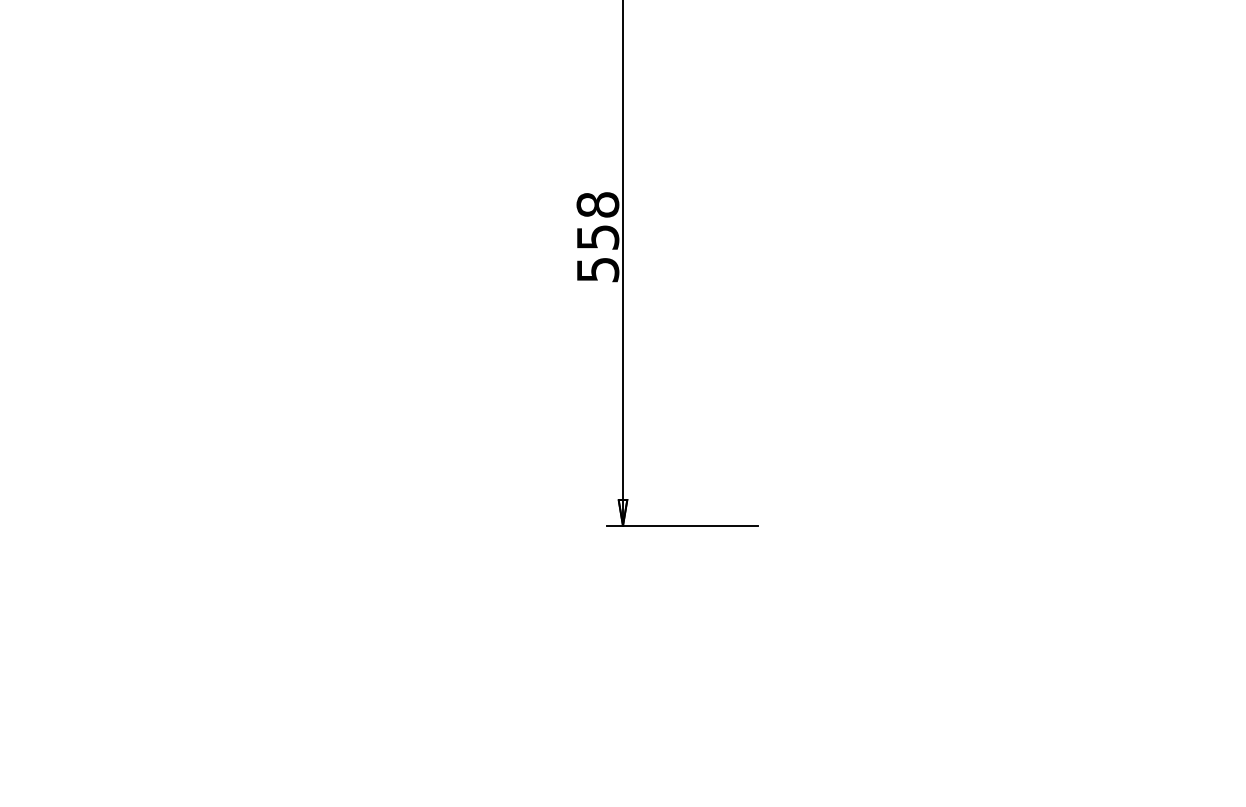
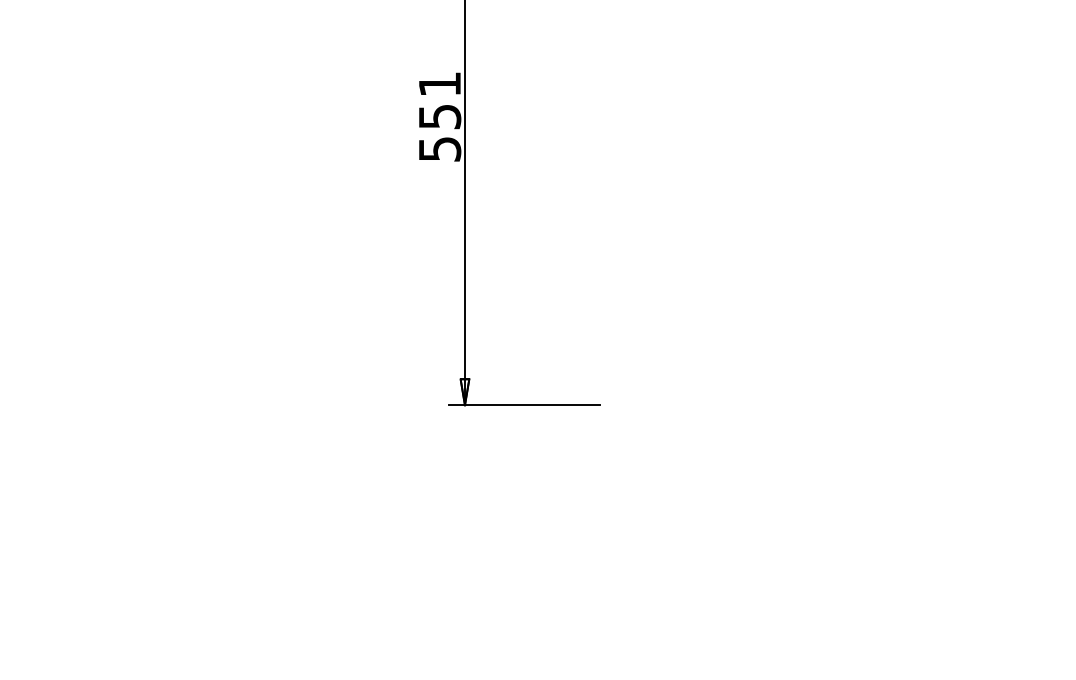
text: (597, 204) -> (439, 83), 558 -> 551

